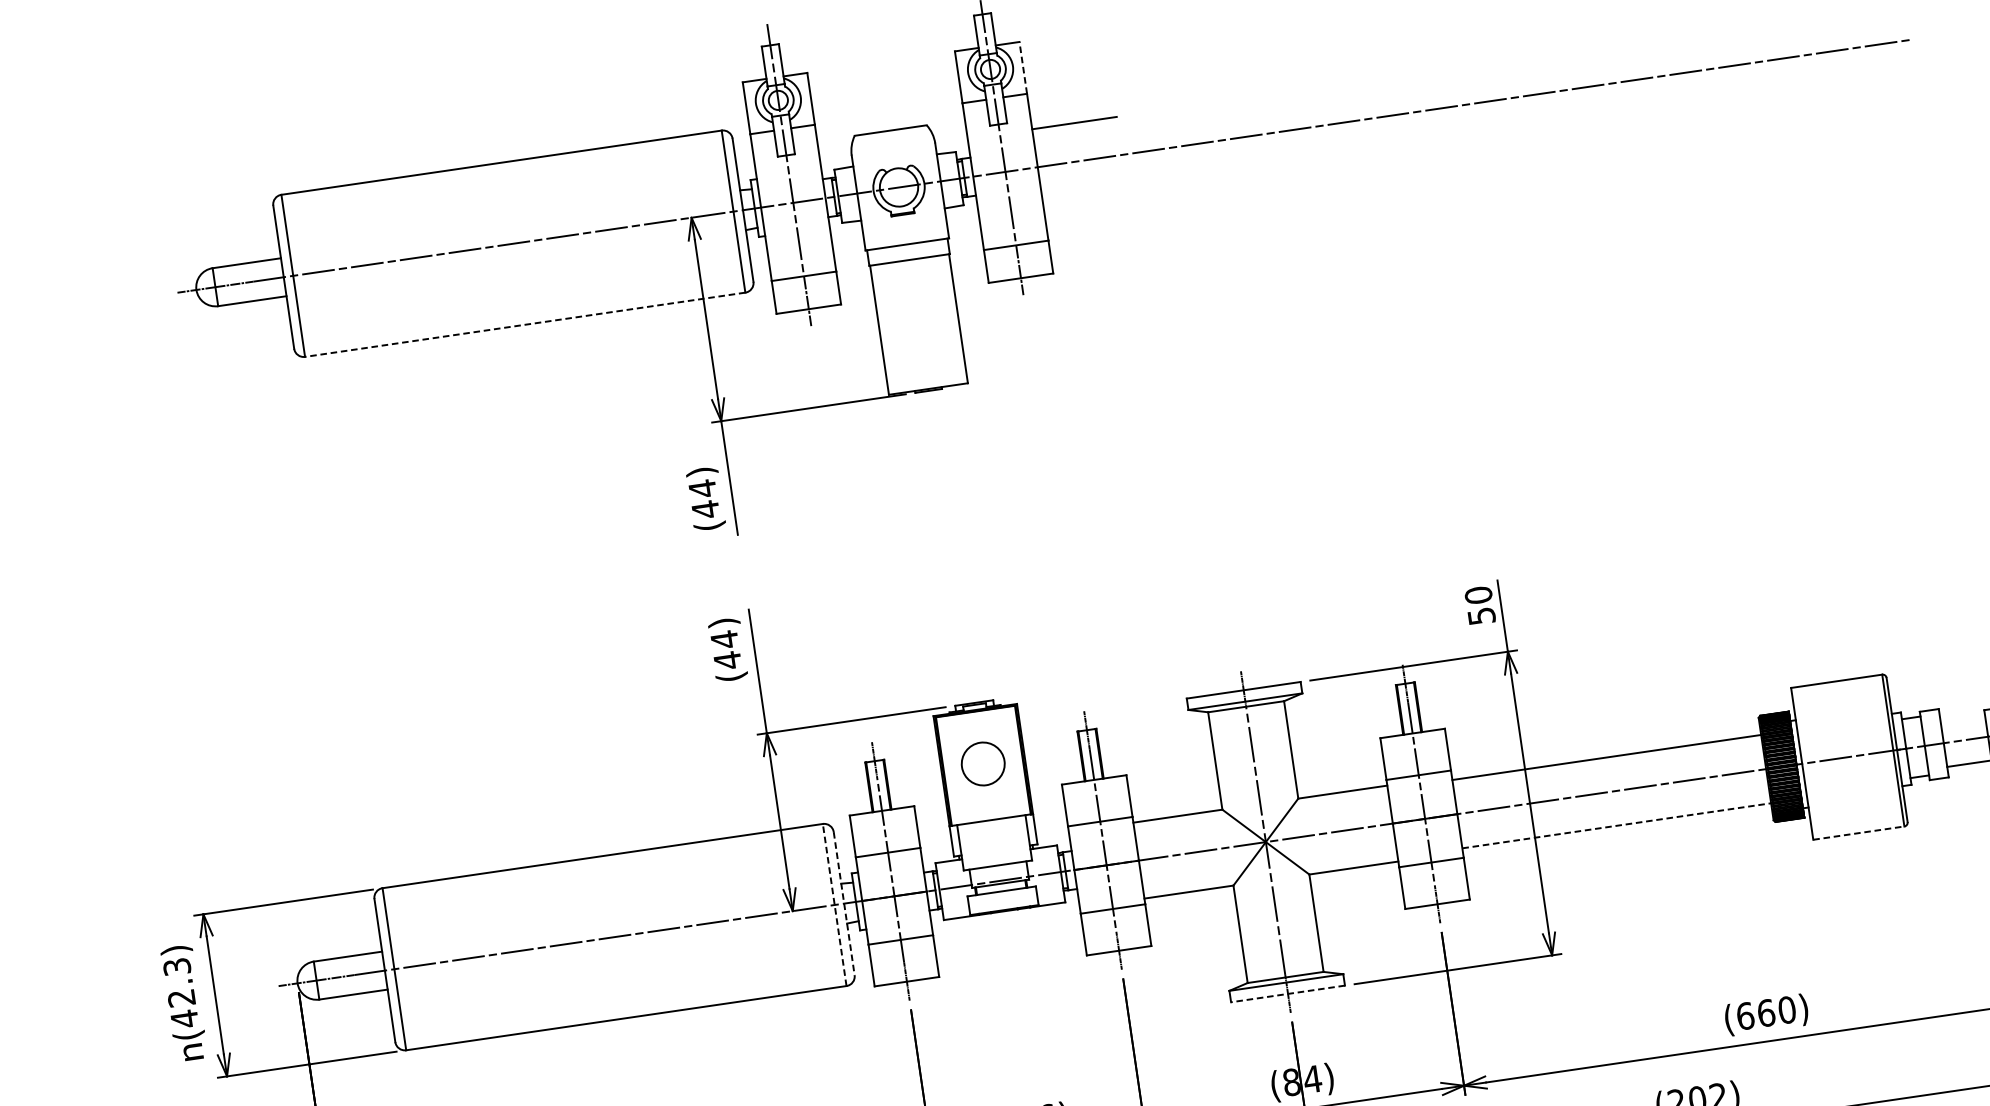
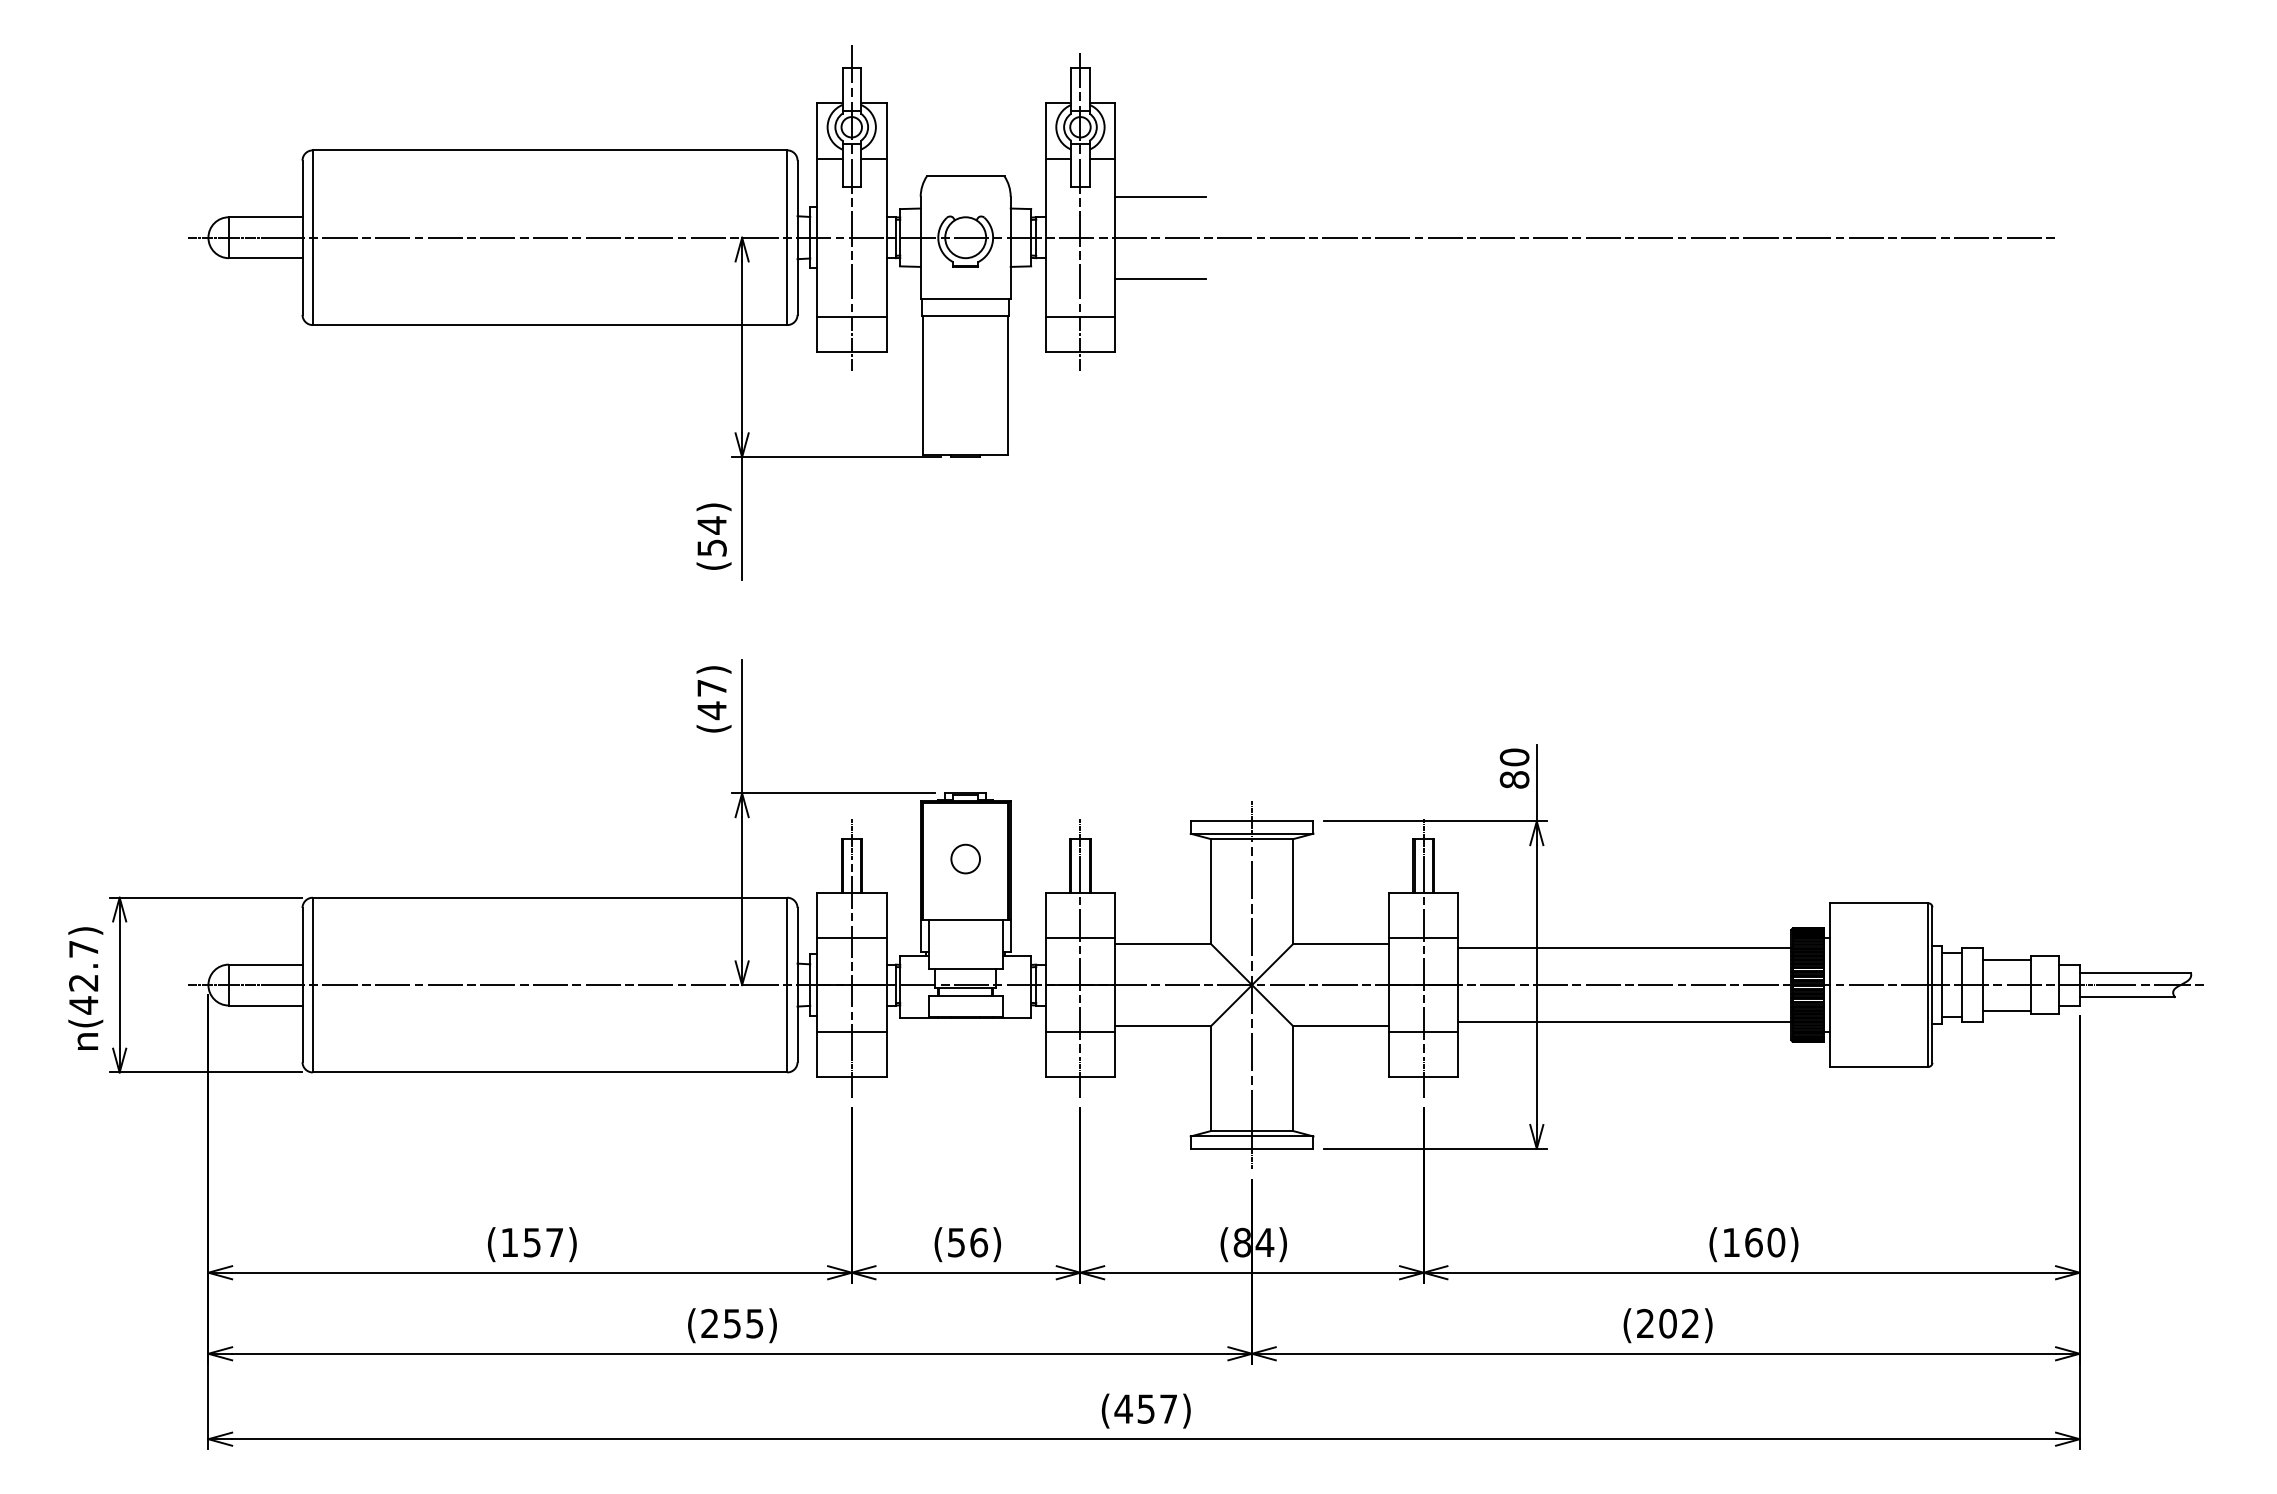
line: (1023, 67) -> (1115, 130), dashed -> solid
line: (1085, 198) -> (1160, 278), added
line: (524, 325) -> (549, 325), dashed -> solid
text: (705, 509) -> (711, 547), (44) -> (54)
text: (1481, 615) -> (1514, 779), 50 -> 80
text: (724, 640) -> (711, 688), (44) -> (47)
line: (1962, 716) -> (2006, 959), added
circle: (982, 763) -> (965, 858), size x0.62
line: (1617, 825) -> (1625, 1021), dashed -> solid
line: (1859, 832) -> (1879, 1066), dashed -> solid
line: (834, 904) -> (787, 984), dashed -> solid
line: (844, 904) -> (797, 985), dashed -> solid
text: (176, 966) -> (83, 948), (42.3) -> (42.7)
line: (1287, 993) -> (1251, 1148), dashed -> solid
text: (1745, 1016) -> (1731, 1242), (660) -> (160)

